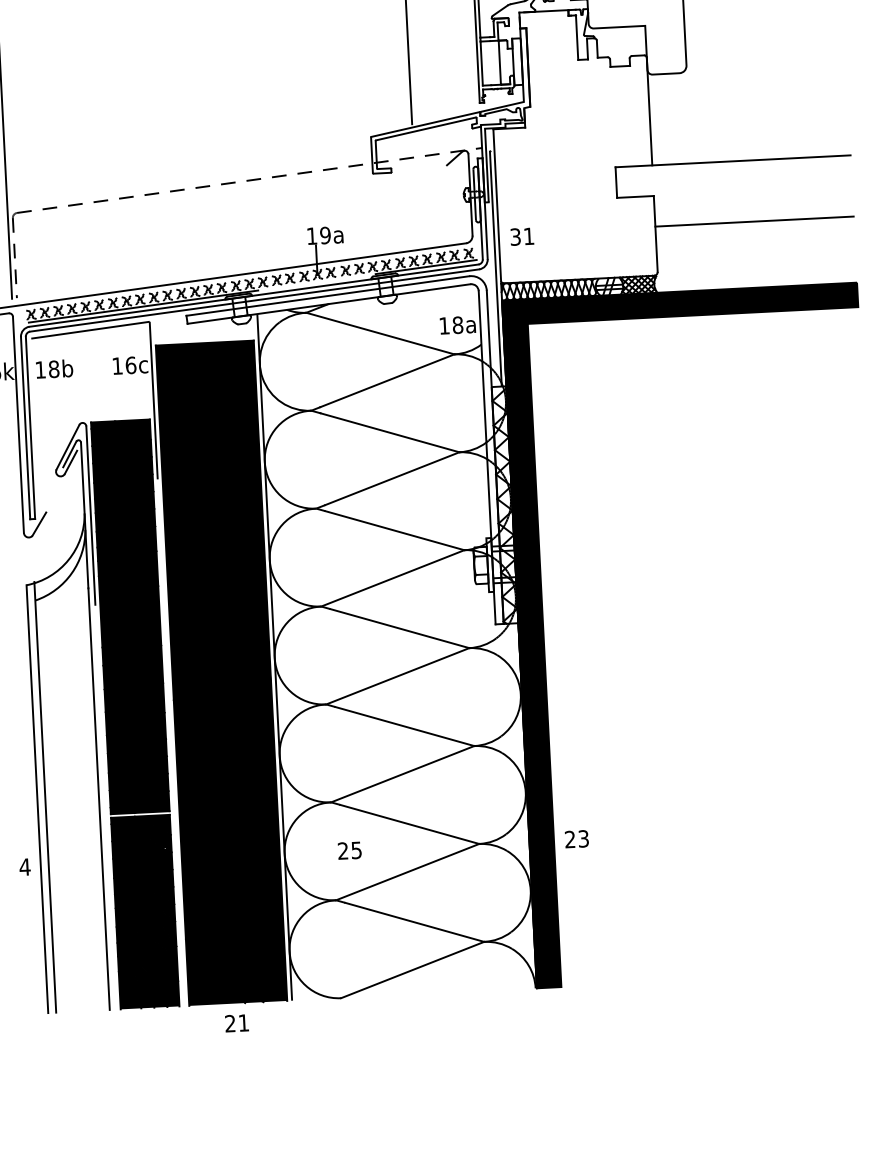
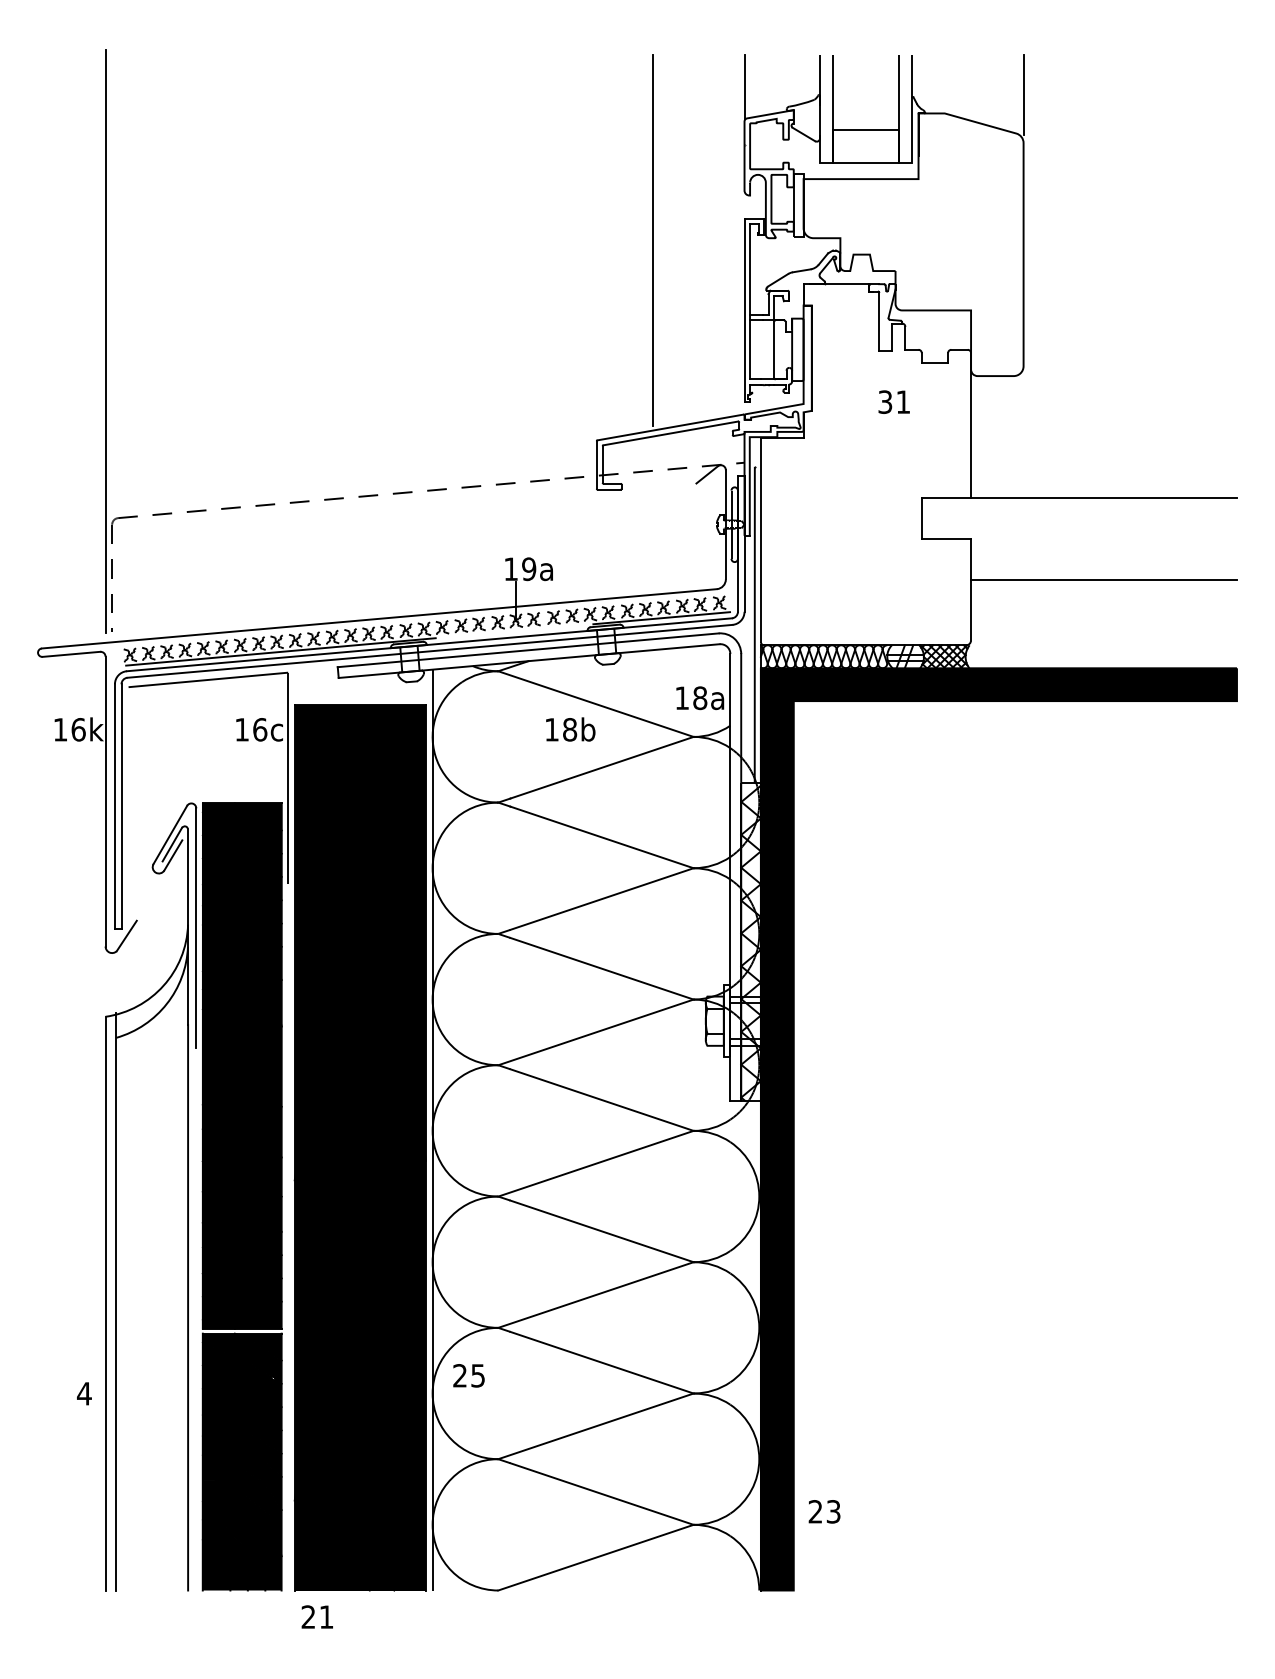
text: (521, 236) -> (893, 401), moved
text: (54, 369) -> (570, 729), moved
text: (576, 838) -> (824, 1511), moved
text: (349, 850) -> (468, 1375), moved
text: (236, 1022) -> (316, 1616), moved

